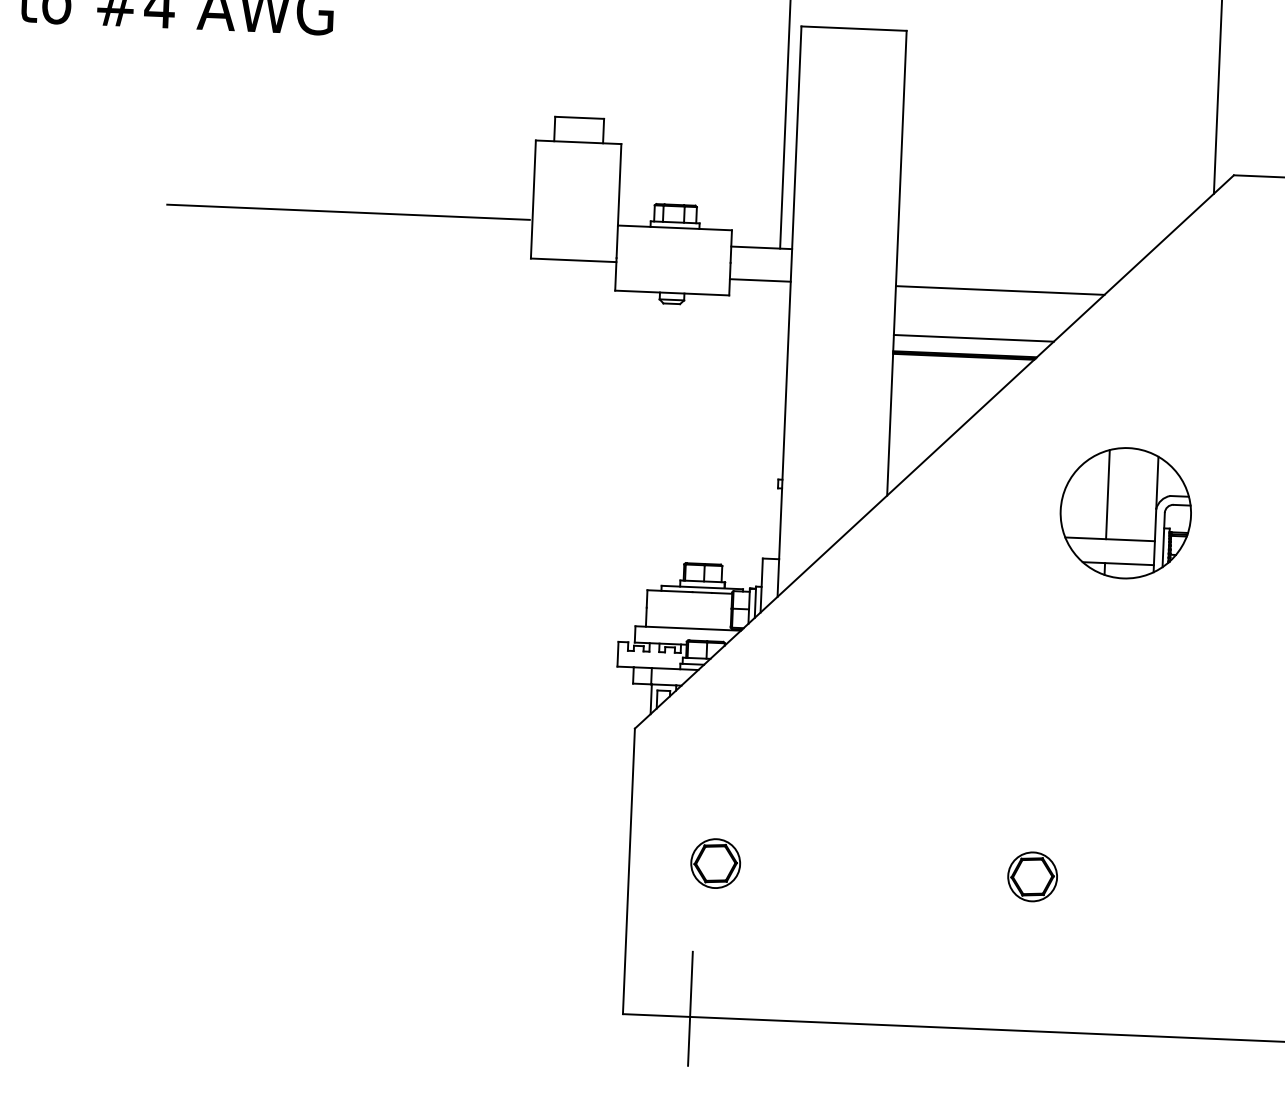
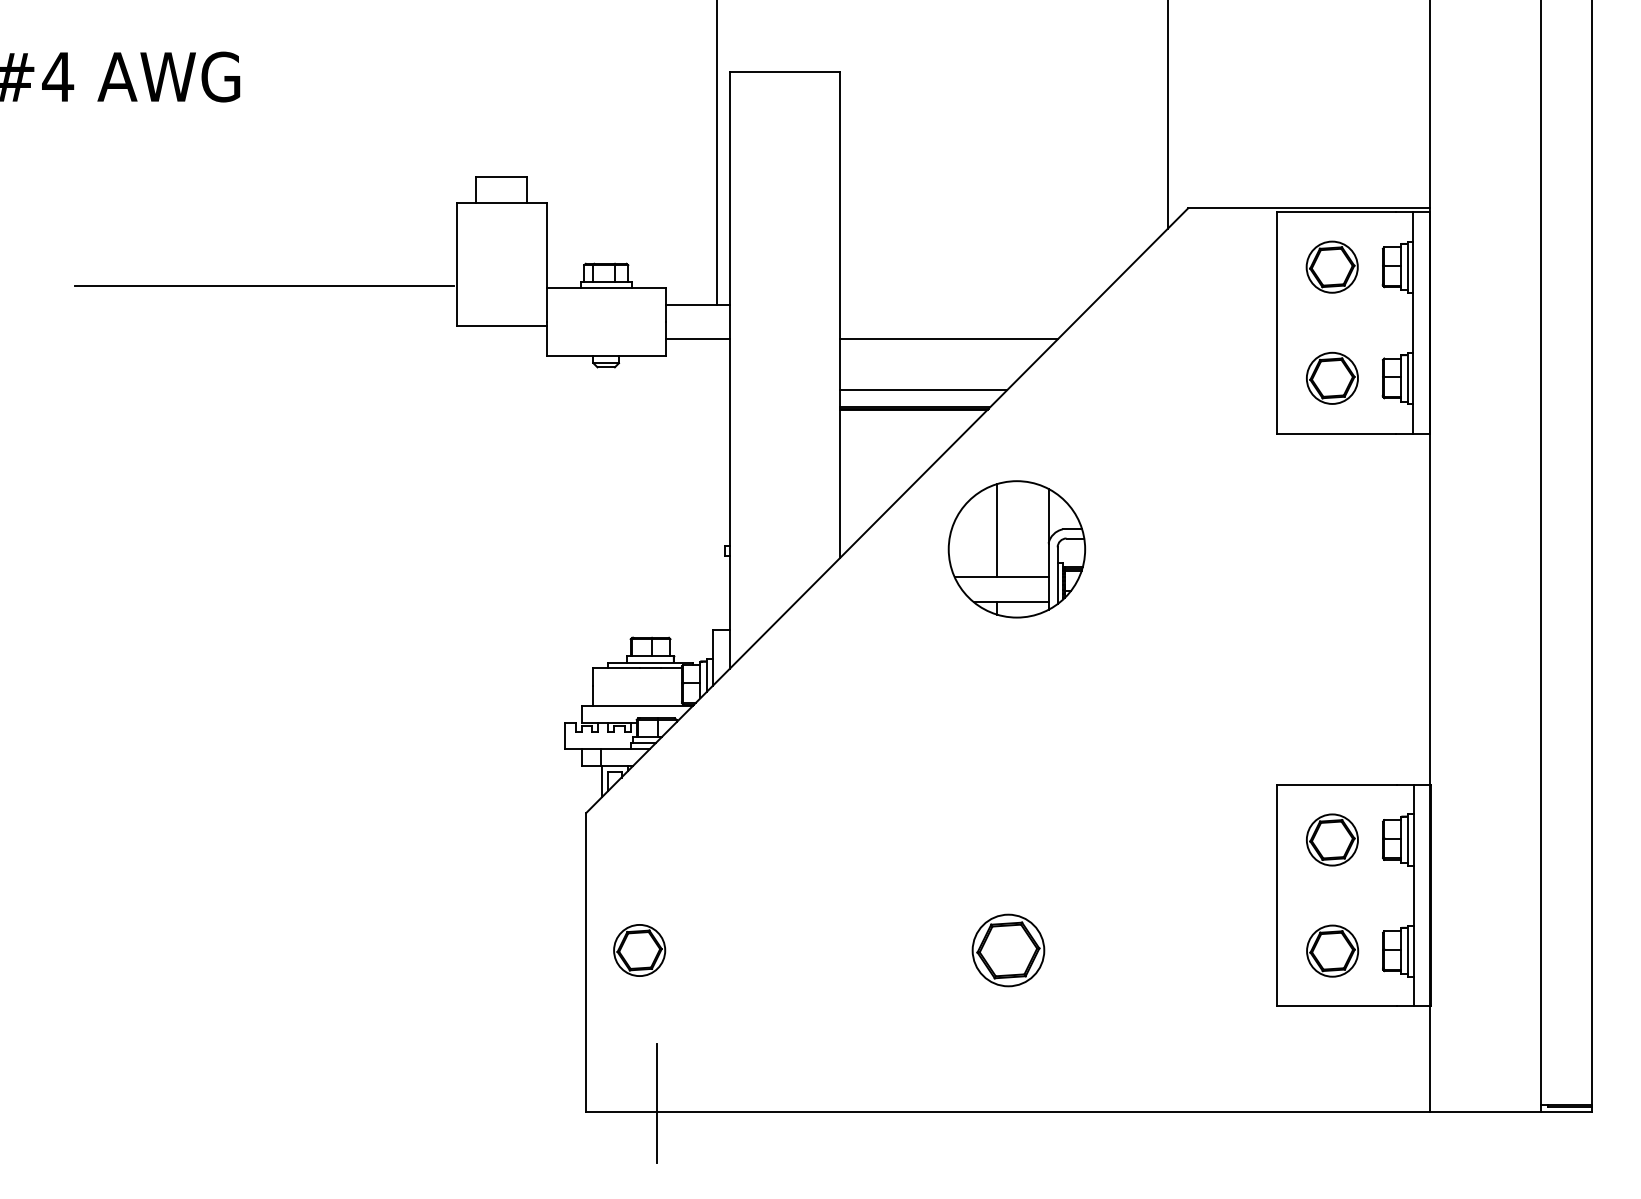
part: (1125, 513) -> (1016, 549), moved
part: (715, 863) -> (639, 950), moved
part: (1032, 876) -> (1008, 950), size x1.4

